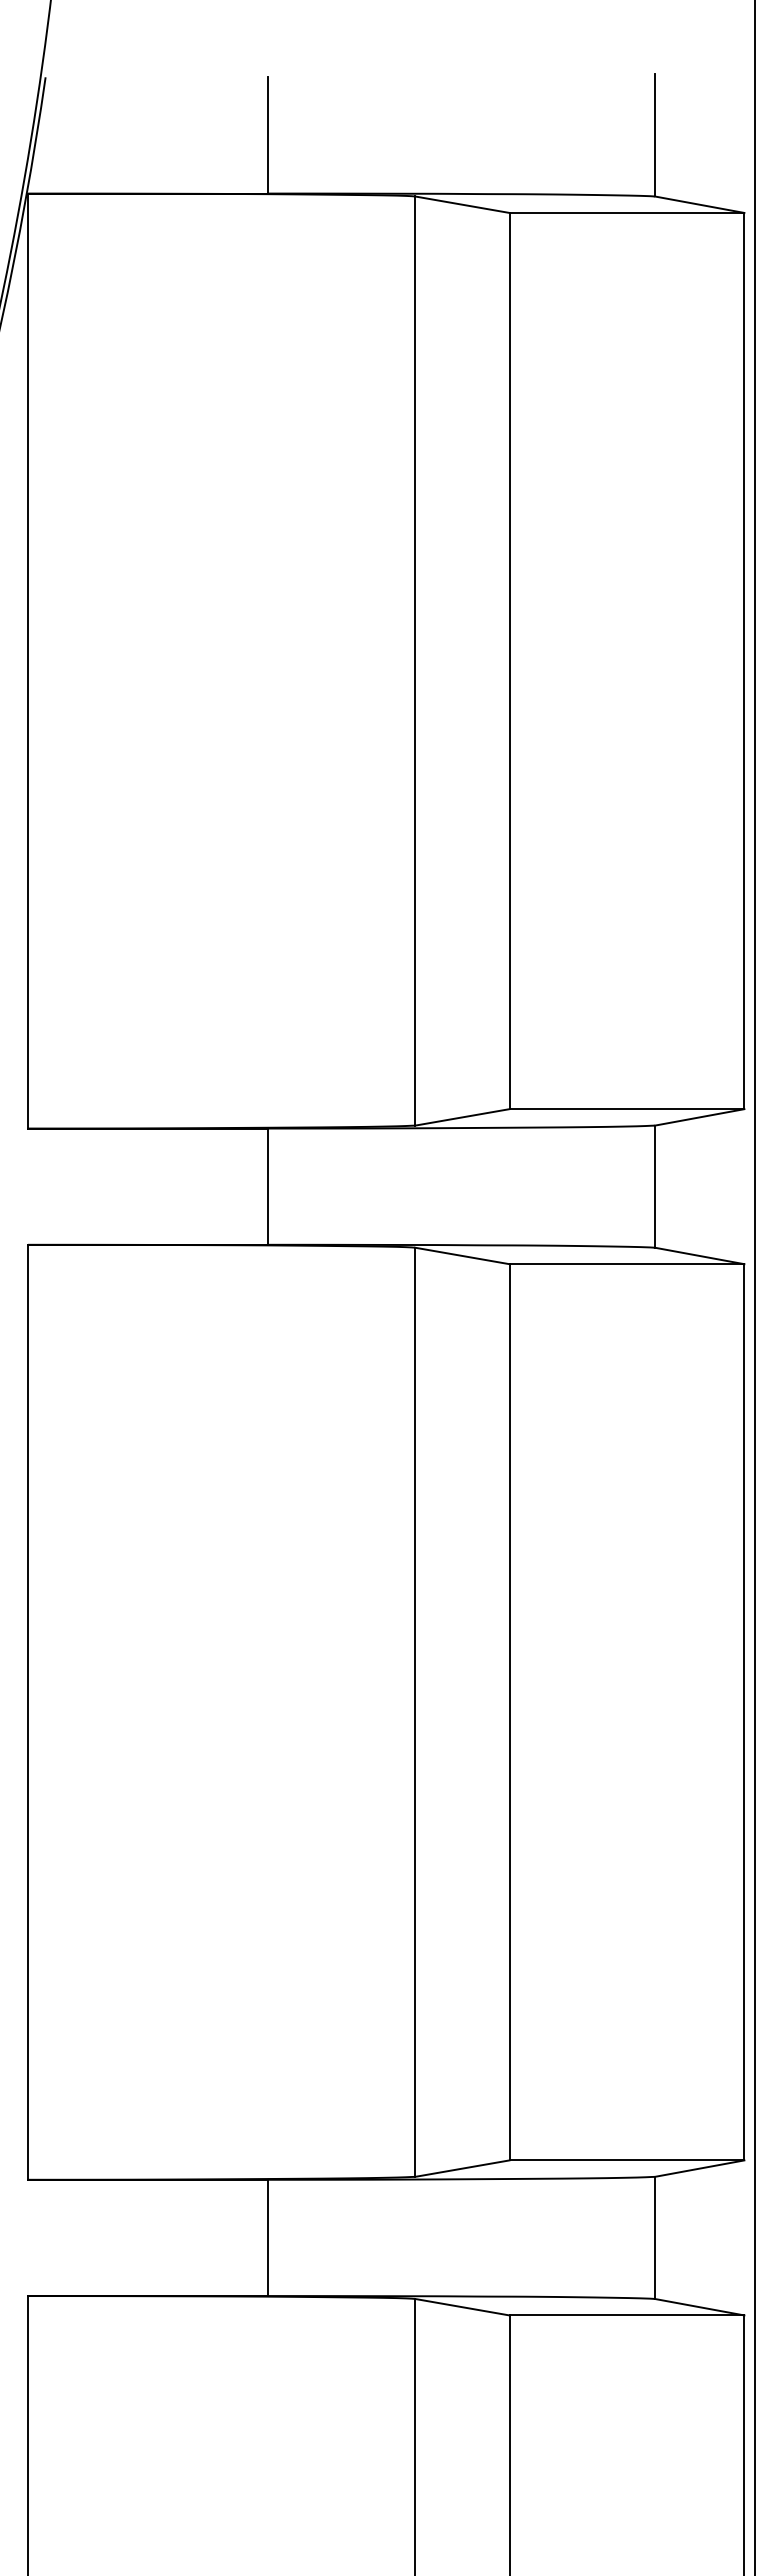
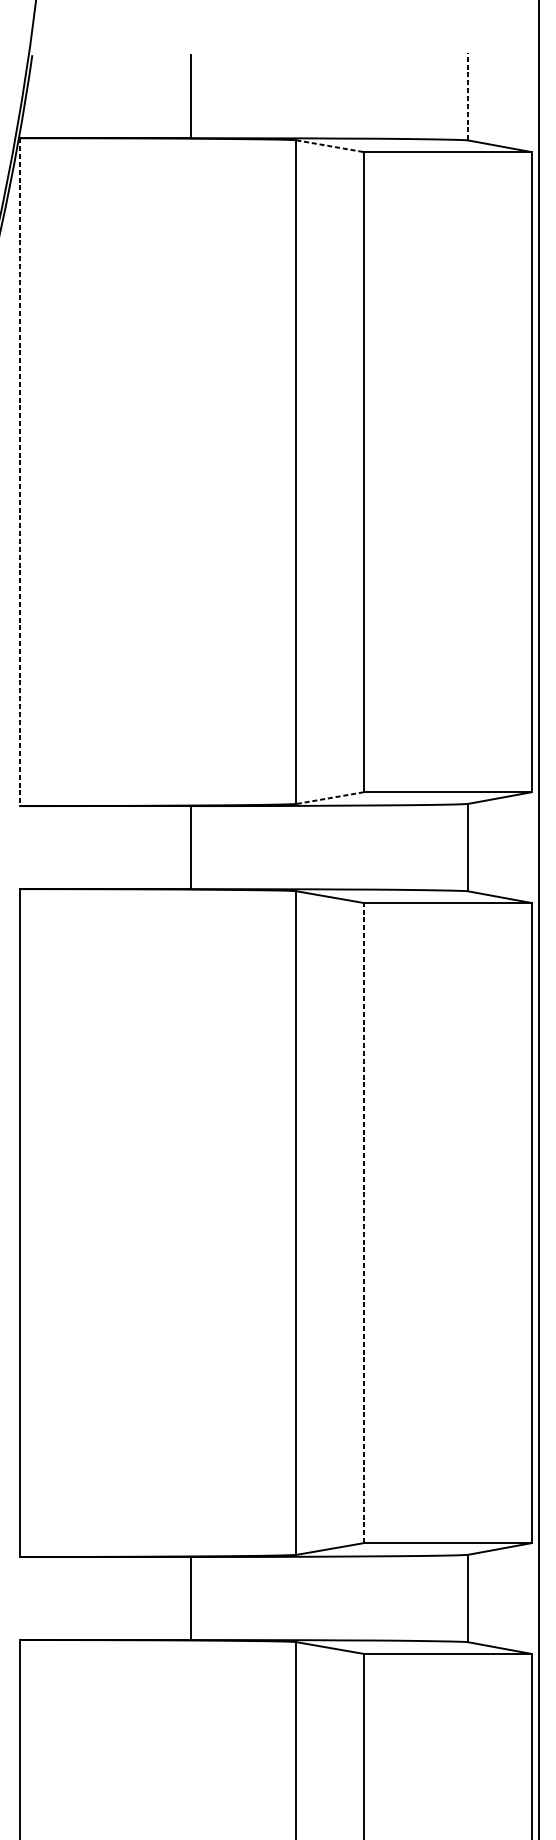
line: (654, 134) -> (467, 96), solid -> dashed
line: (462, 204) -> (330, 146), solid -> dashed
line: (27, 661) -> (19, 472), solid -> dashed
line: (462, 1117) -> (330, 798), solid -> dashed
line: (509, 1711) -> (363, 1222), solid -> dashed

